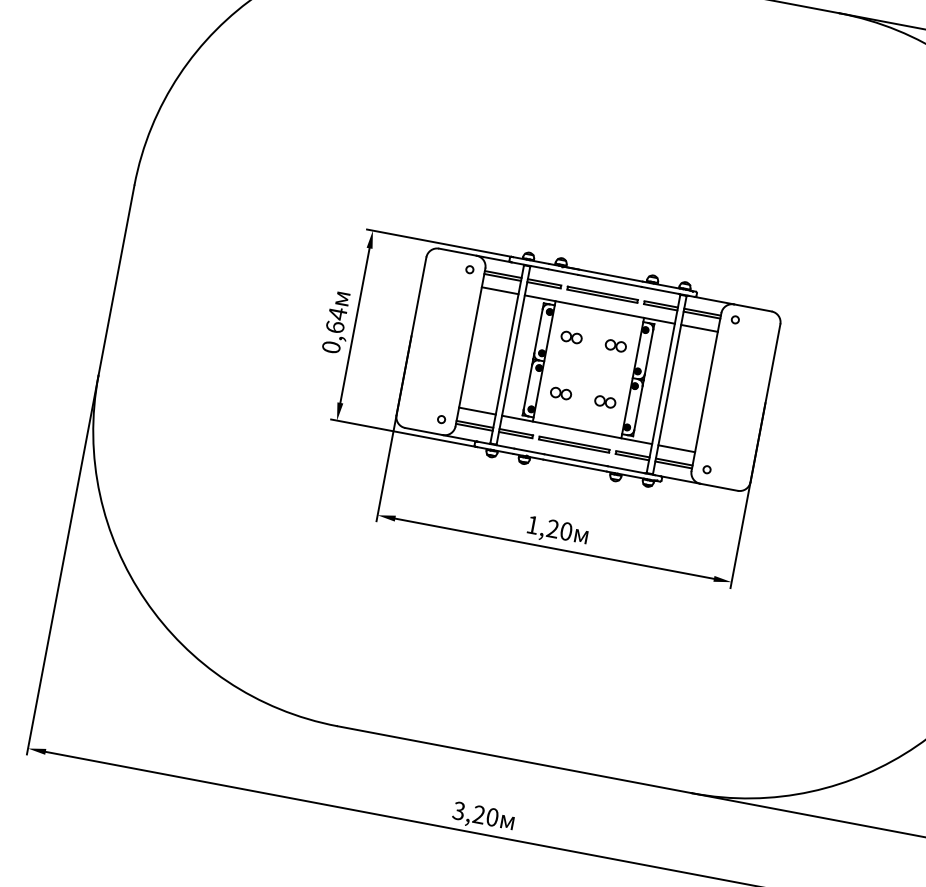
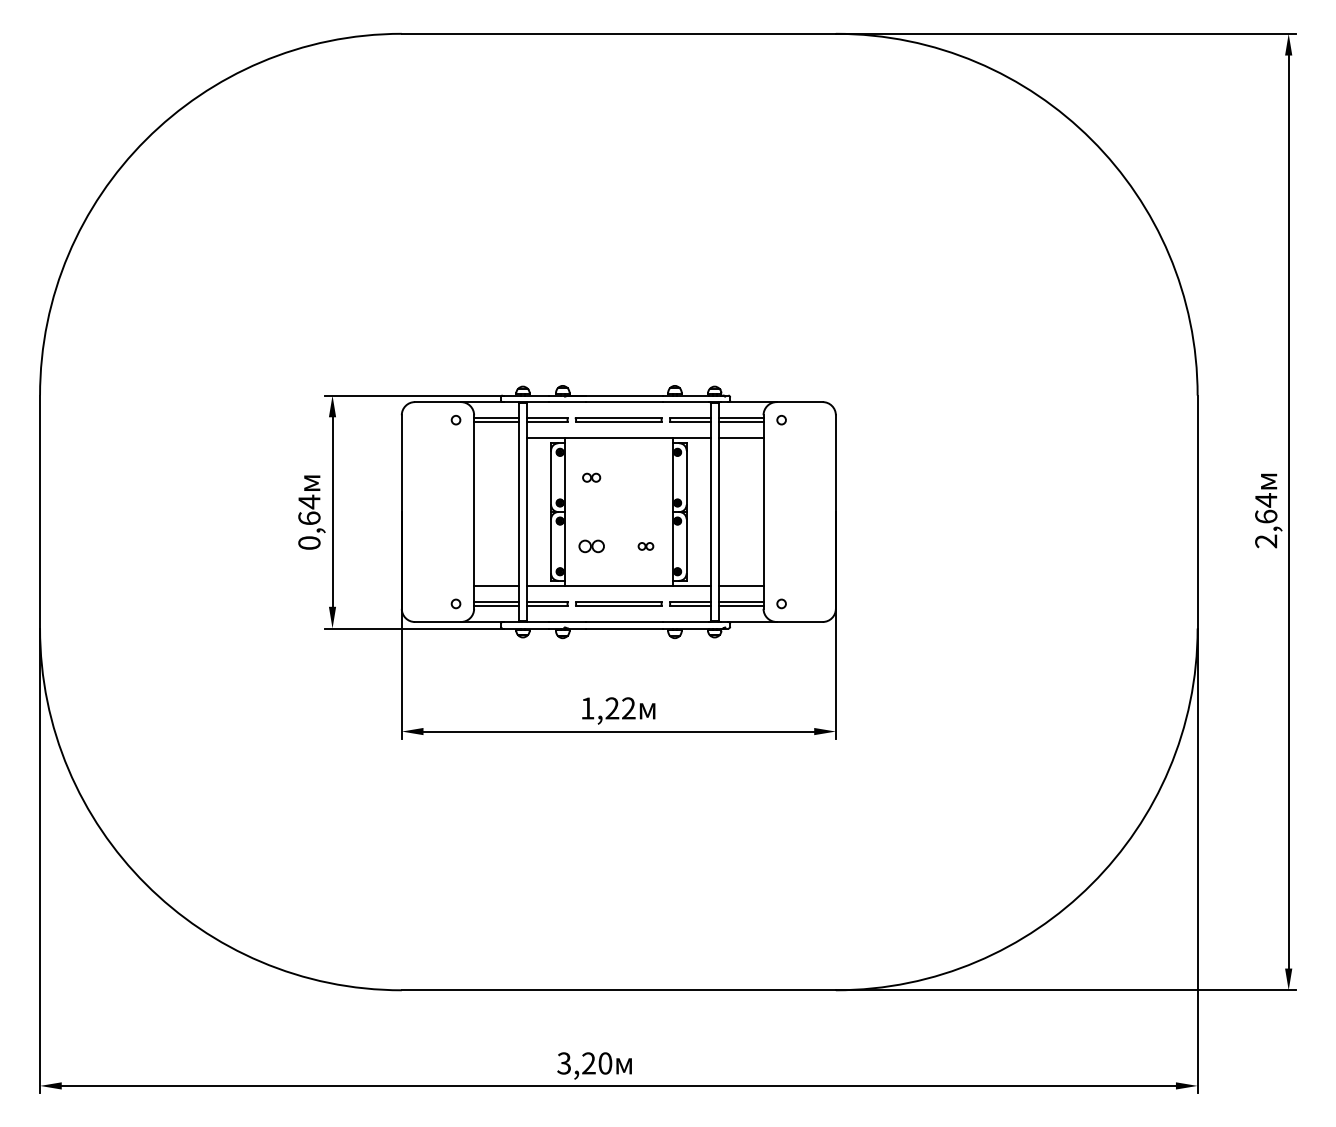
line: (500, 290) -> (496, 438), removed
part: (571, 337) -> (591, 477), size x0.7
part: (615, 345) -> (645, 477), removed
part: (604, 401) -> (645, 546), size x0.6
text: (566, 531) -> (628, 708), 1,20 -> 1,22

